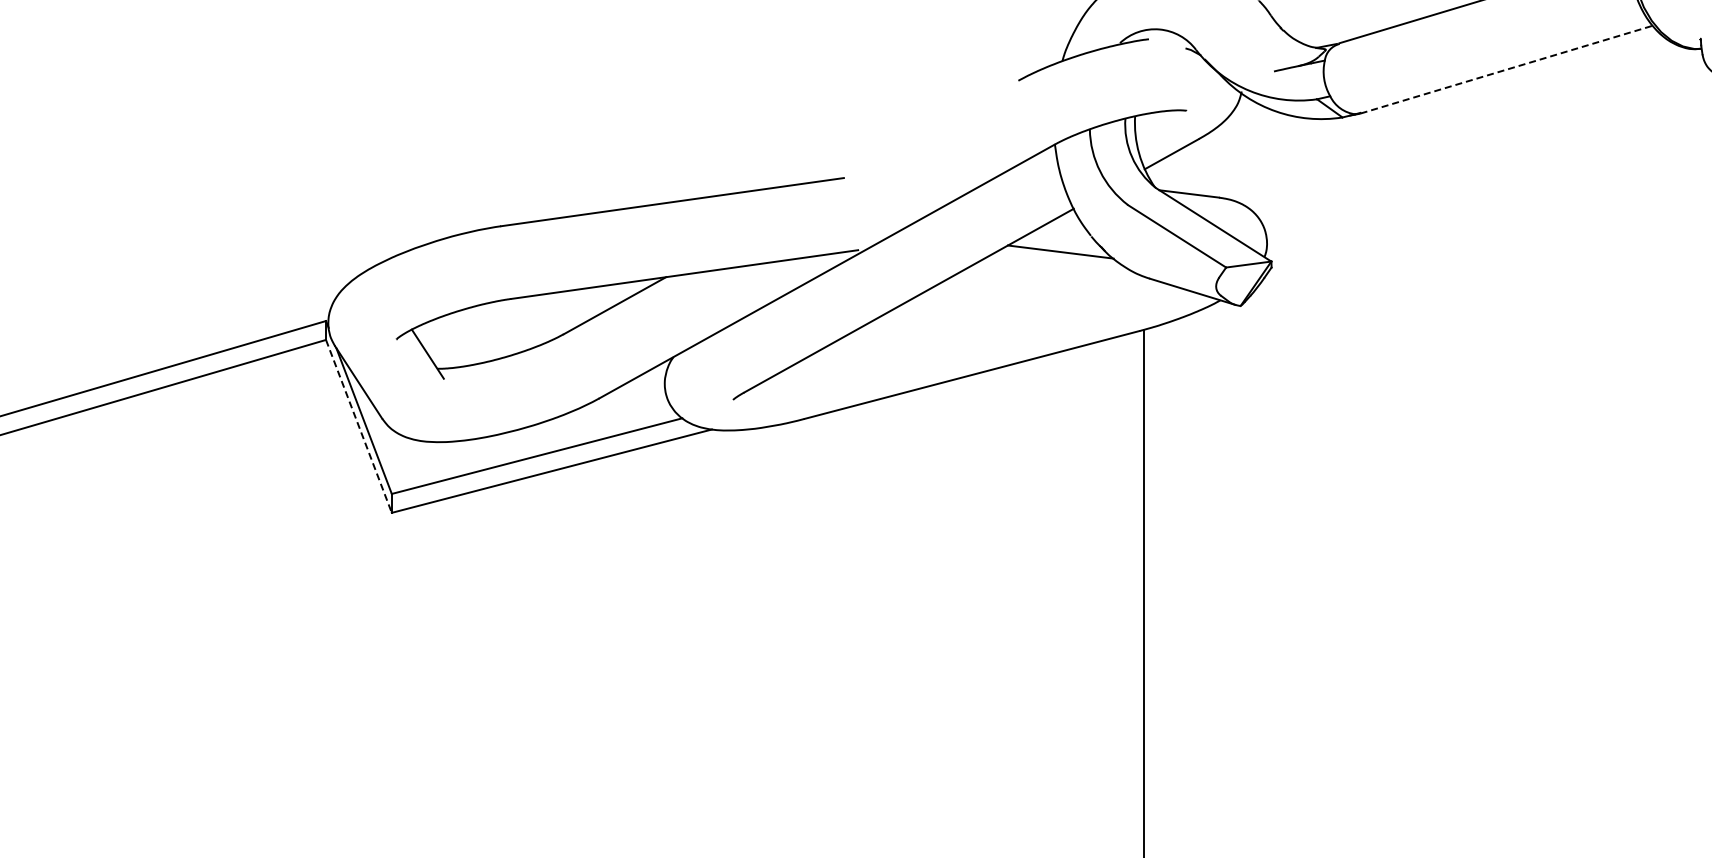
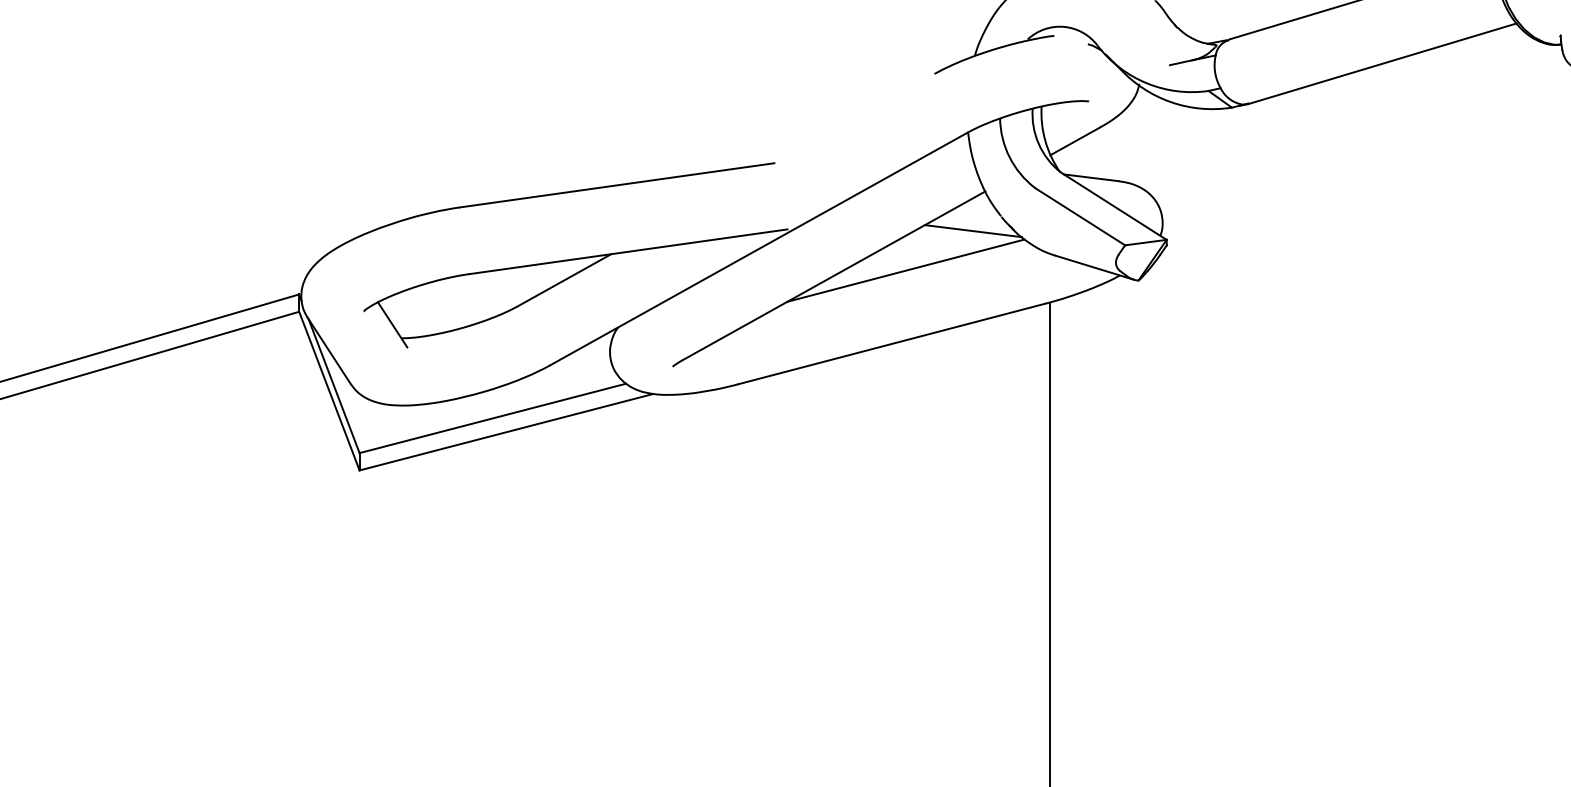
line: (1507, 69) -> (1383, 63), dashed -> solid
line: (987, 295) -> (906, 271), added
line: (358, 426) -> (328, 391), dashed -> solid

